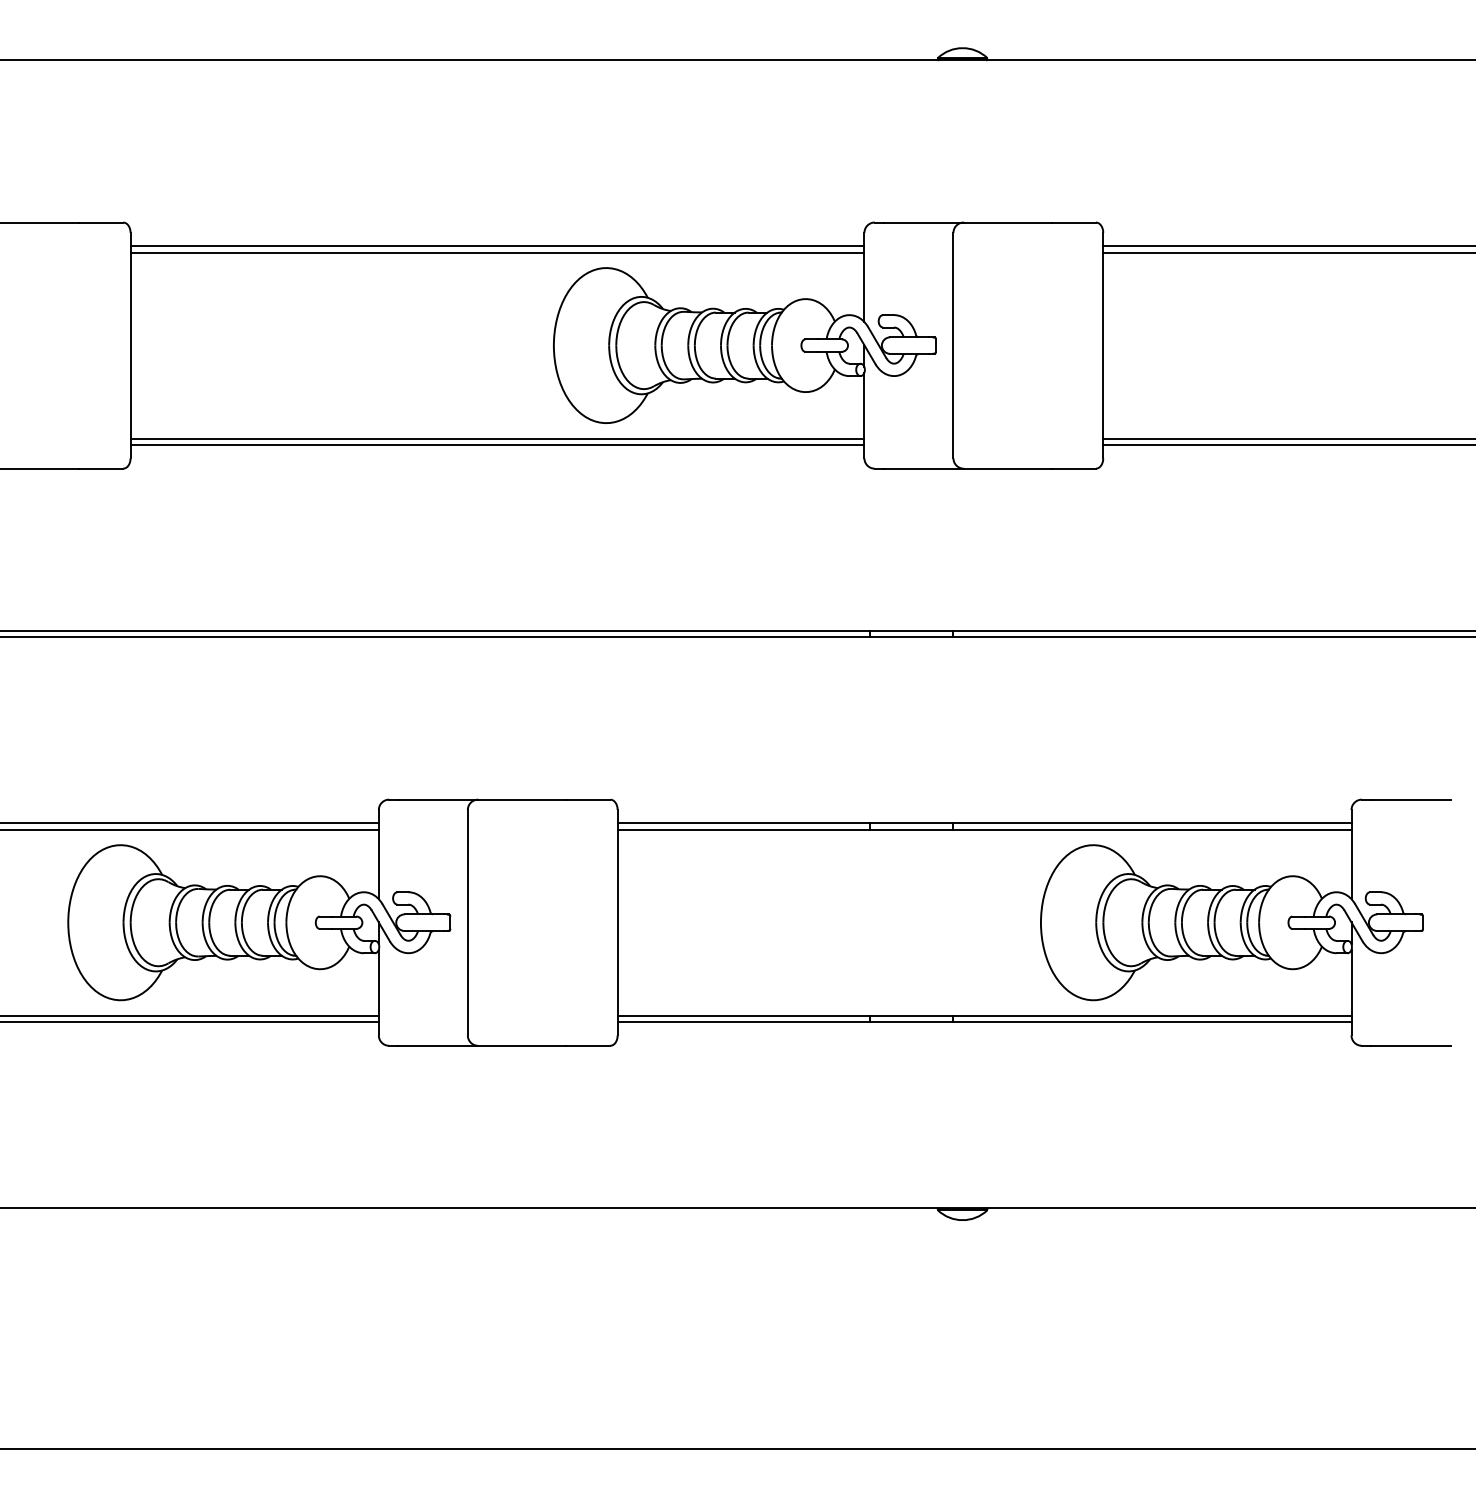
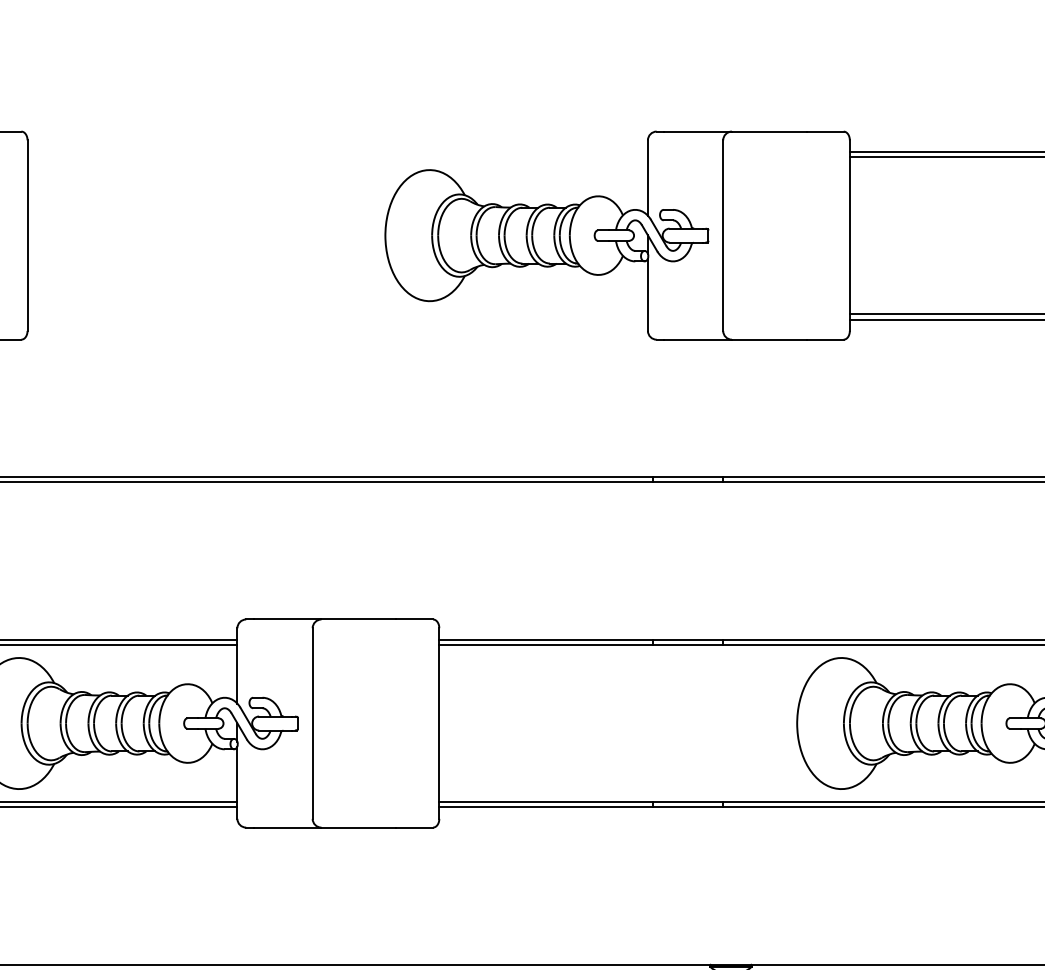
line: (497, 246) -> (337, 151), removed
line: (497, 252) -> (337, 156), removed
line: (497, 438) -> (337, 314), removed
line: (497, 444) -> (337, 319), removed

